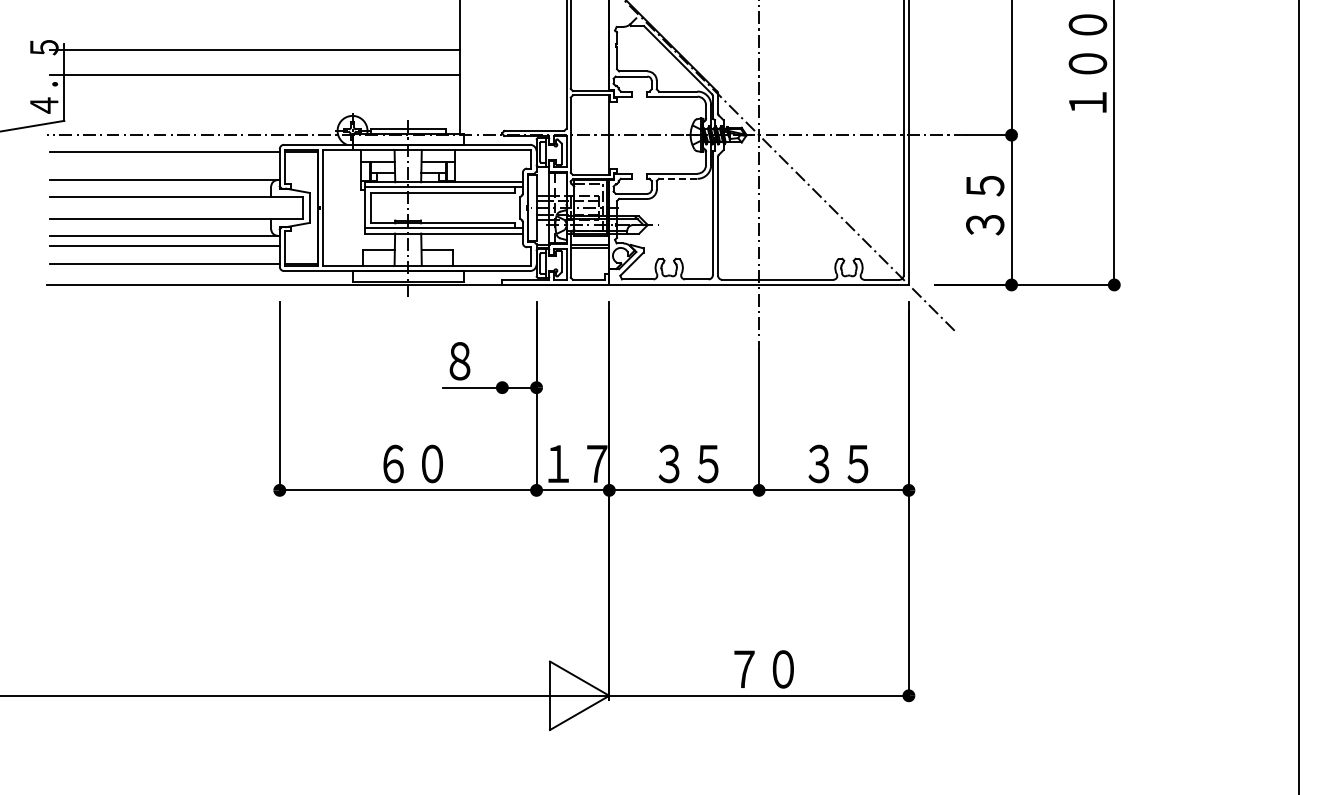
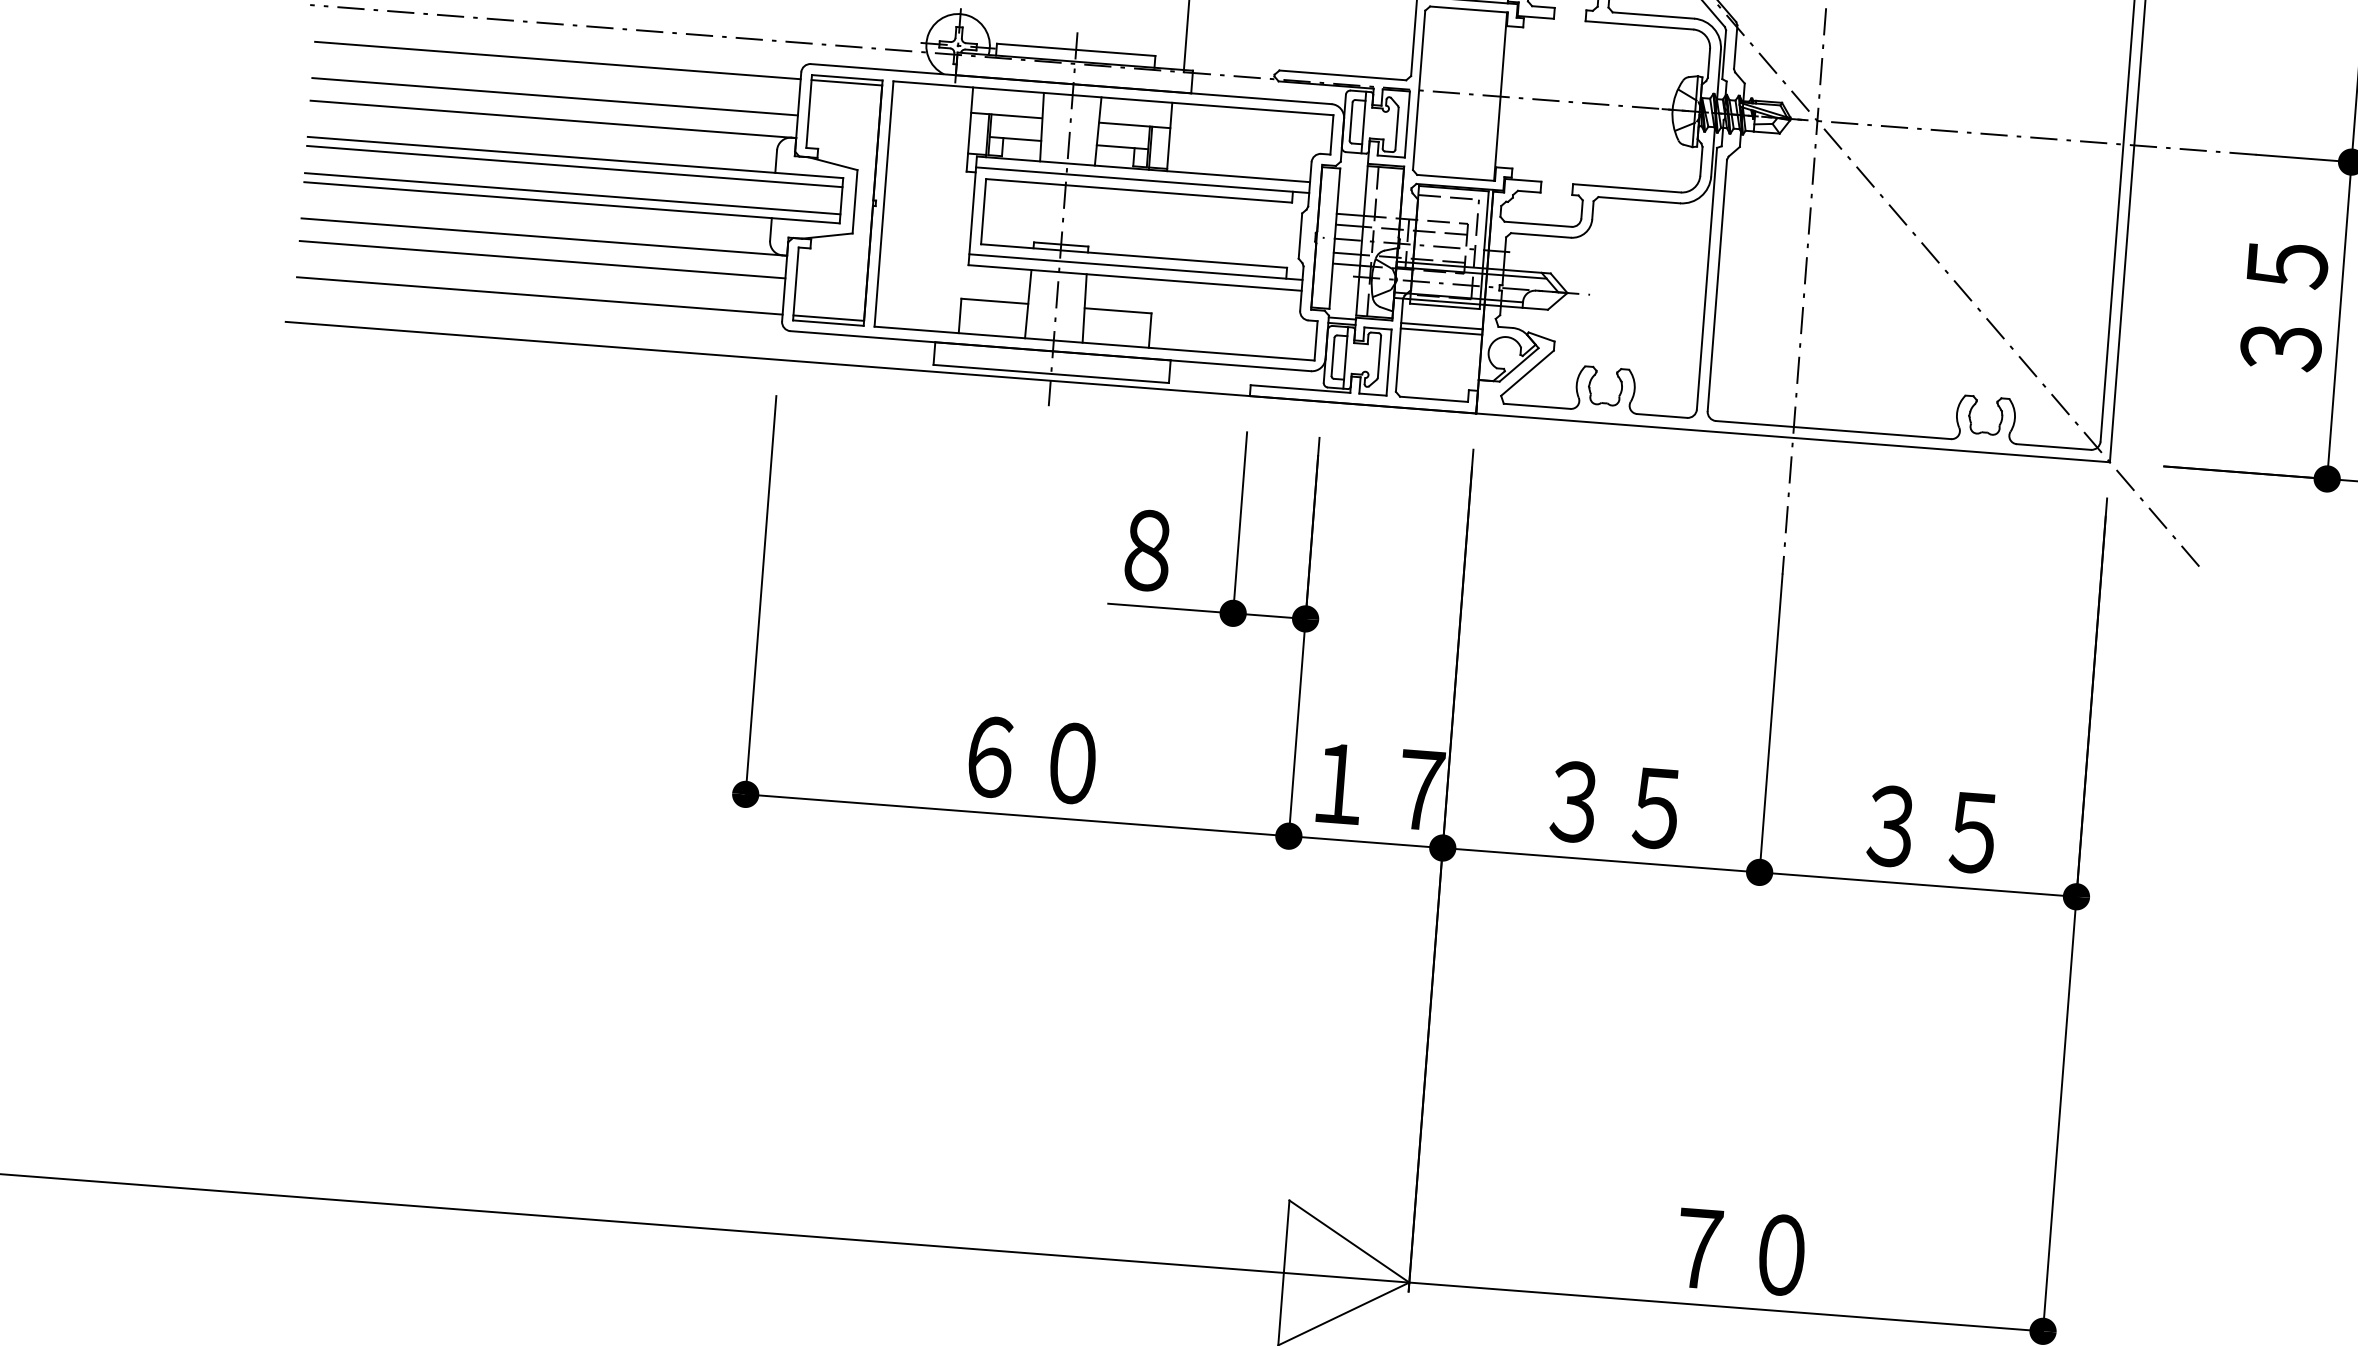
line: (164, 169) -> (554, 96), added
line: (677, 178) -> (1637, 199), dashed -> solid
line: (176, 201) -> (574, 166), added
line: (176, 214) -> (572, 193), added
line: (502, 346) -> (1240, 526), added

